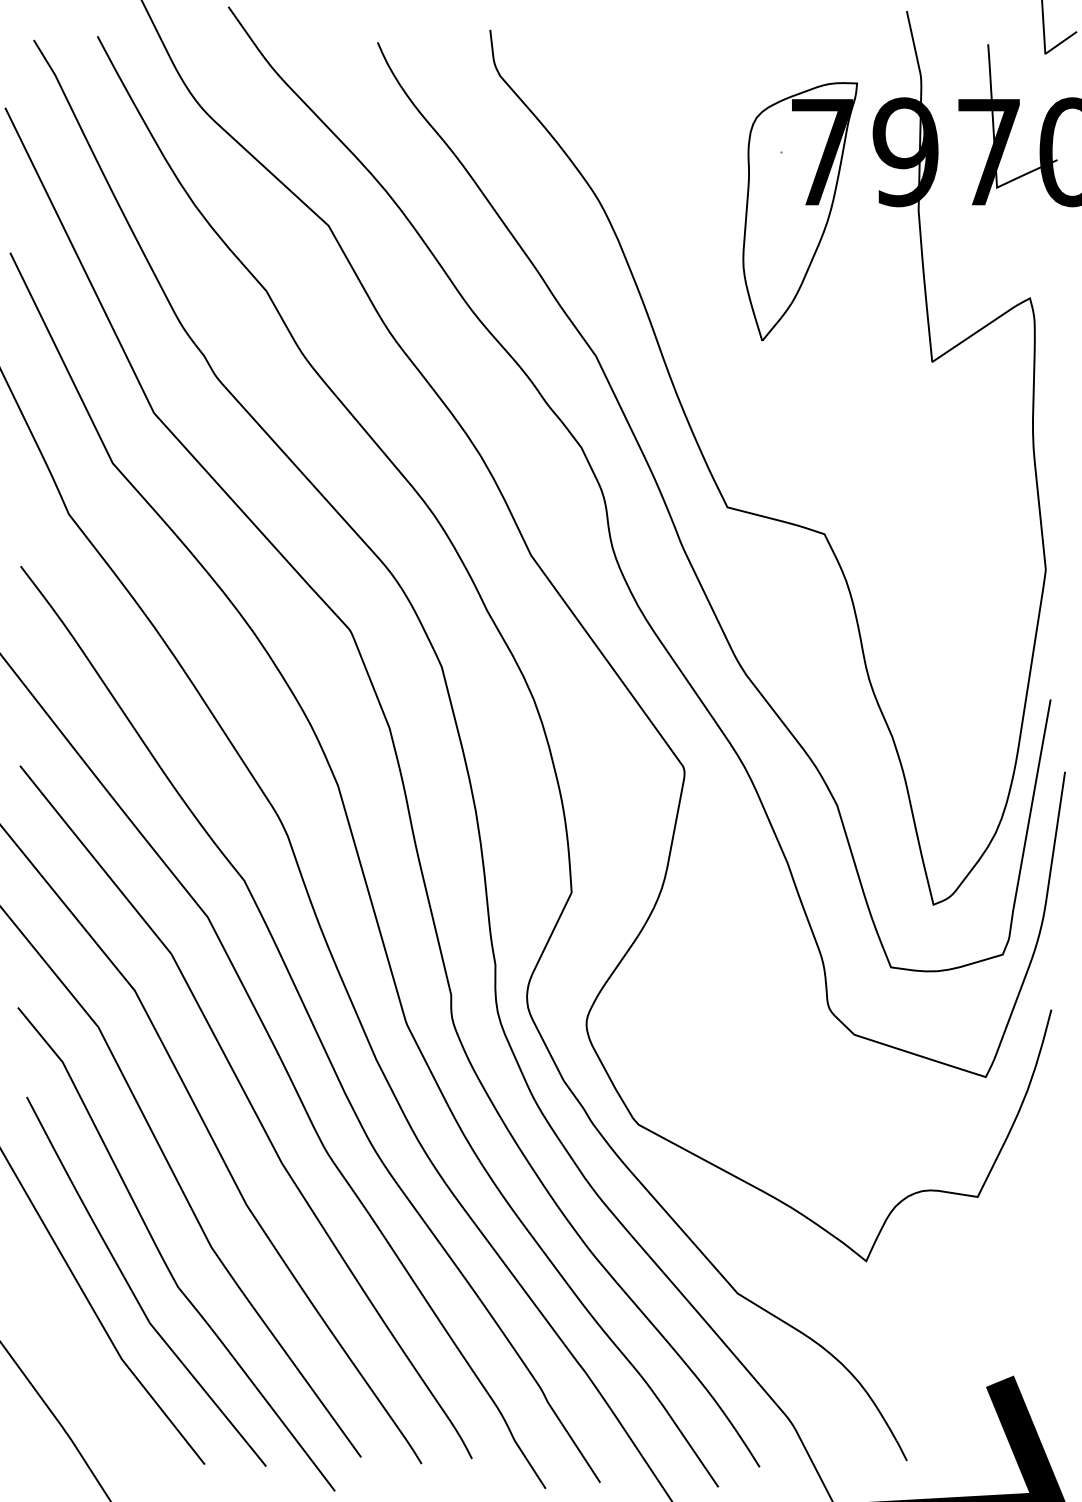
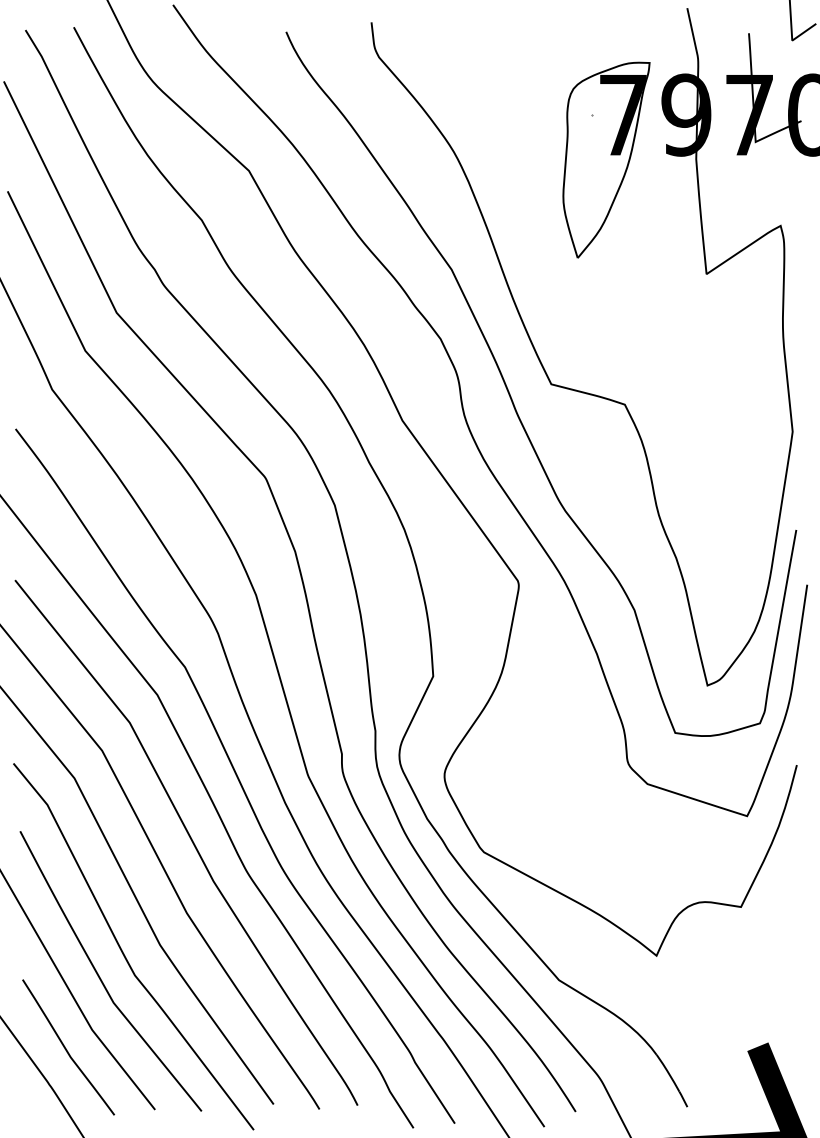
curve: (87, 1383) -> (66, 1048), added

